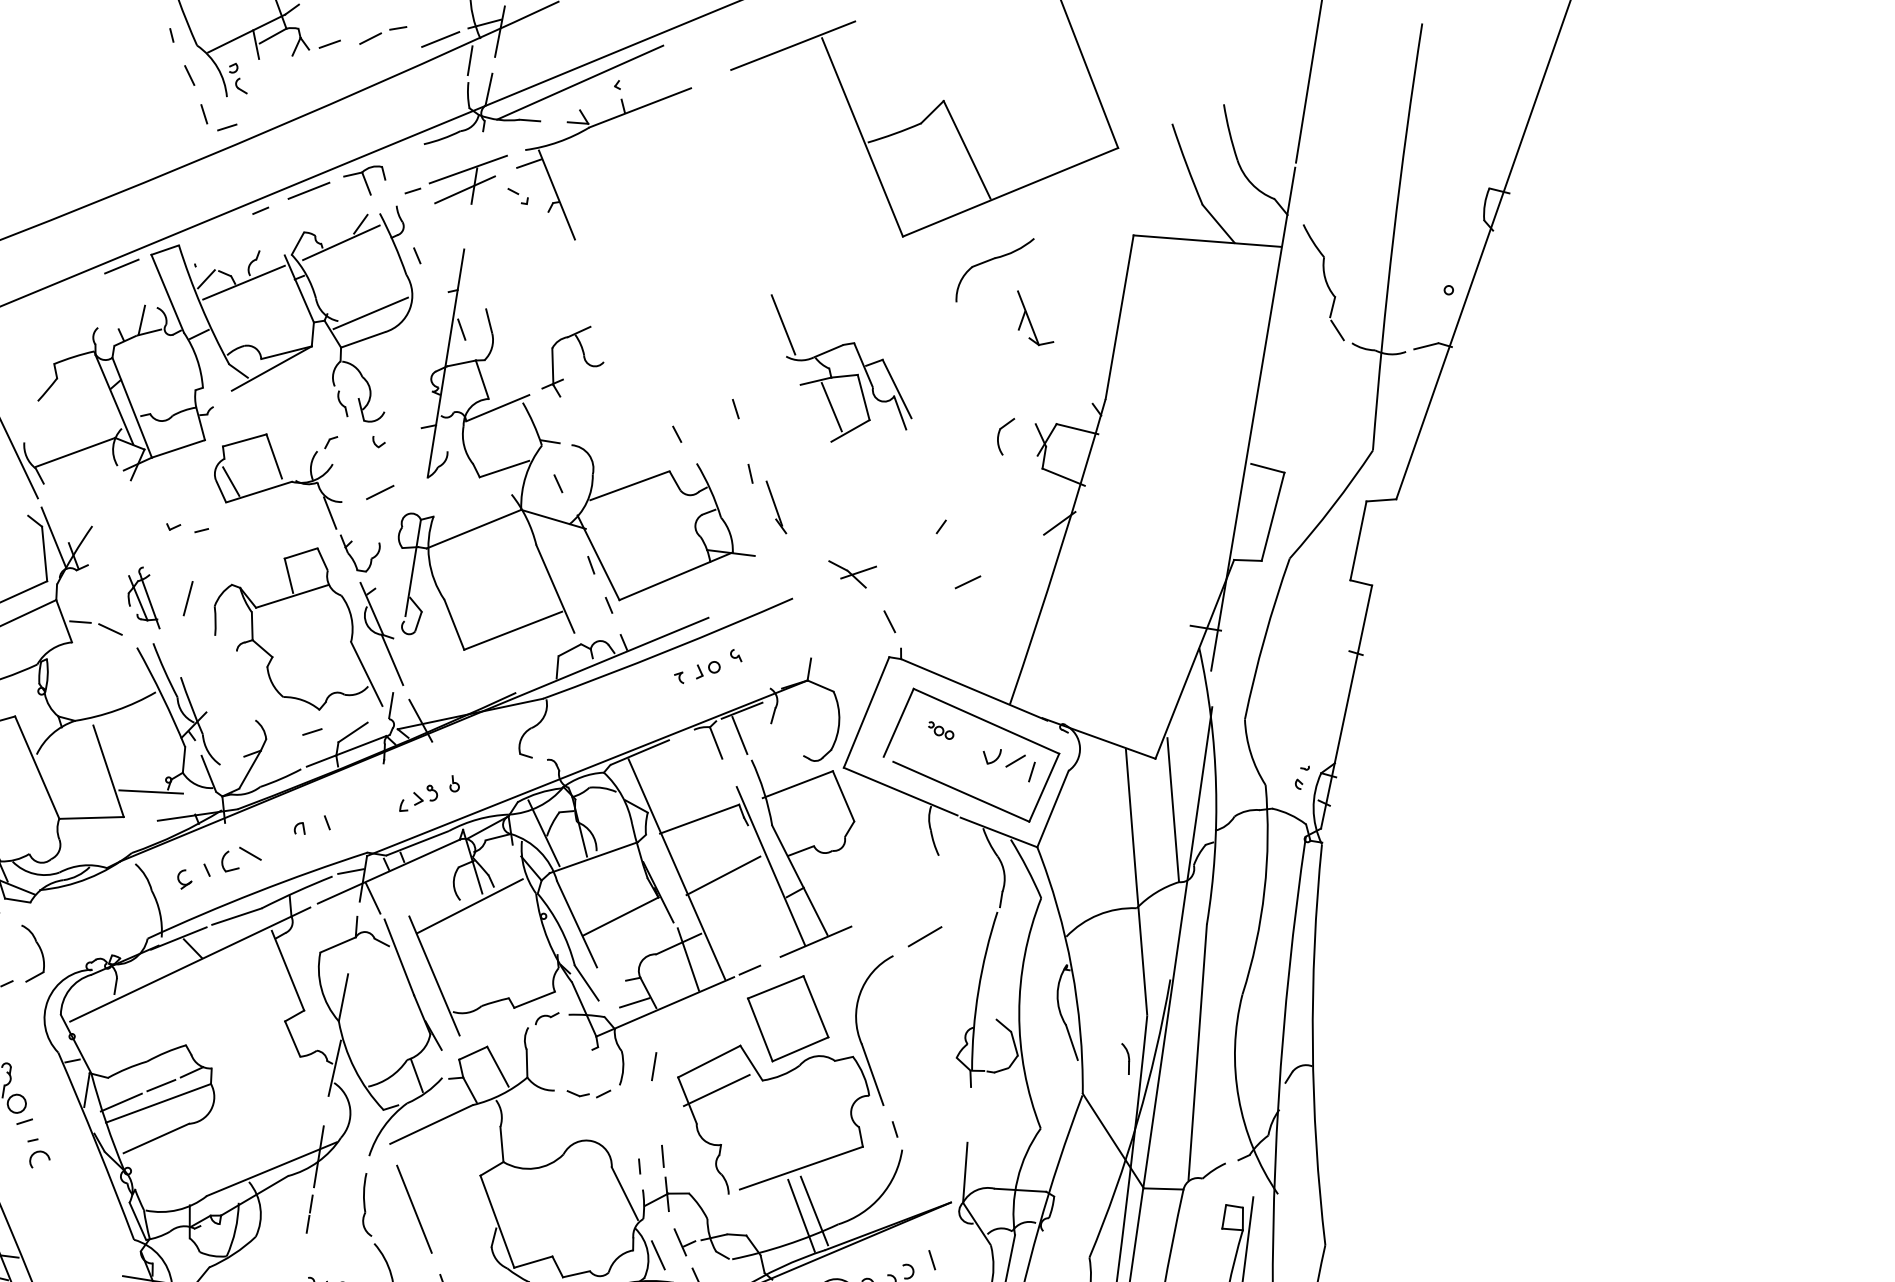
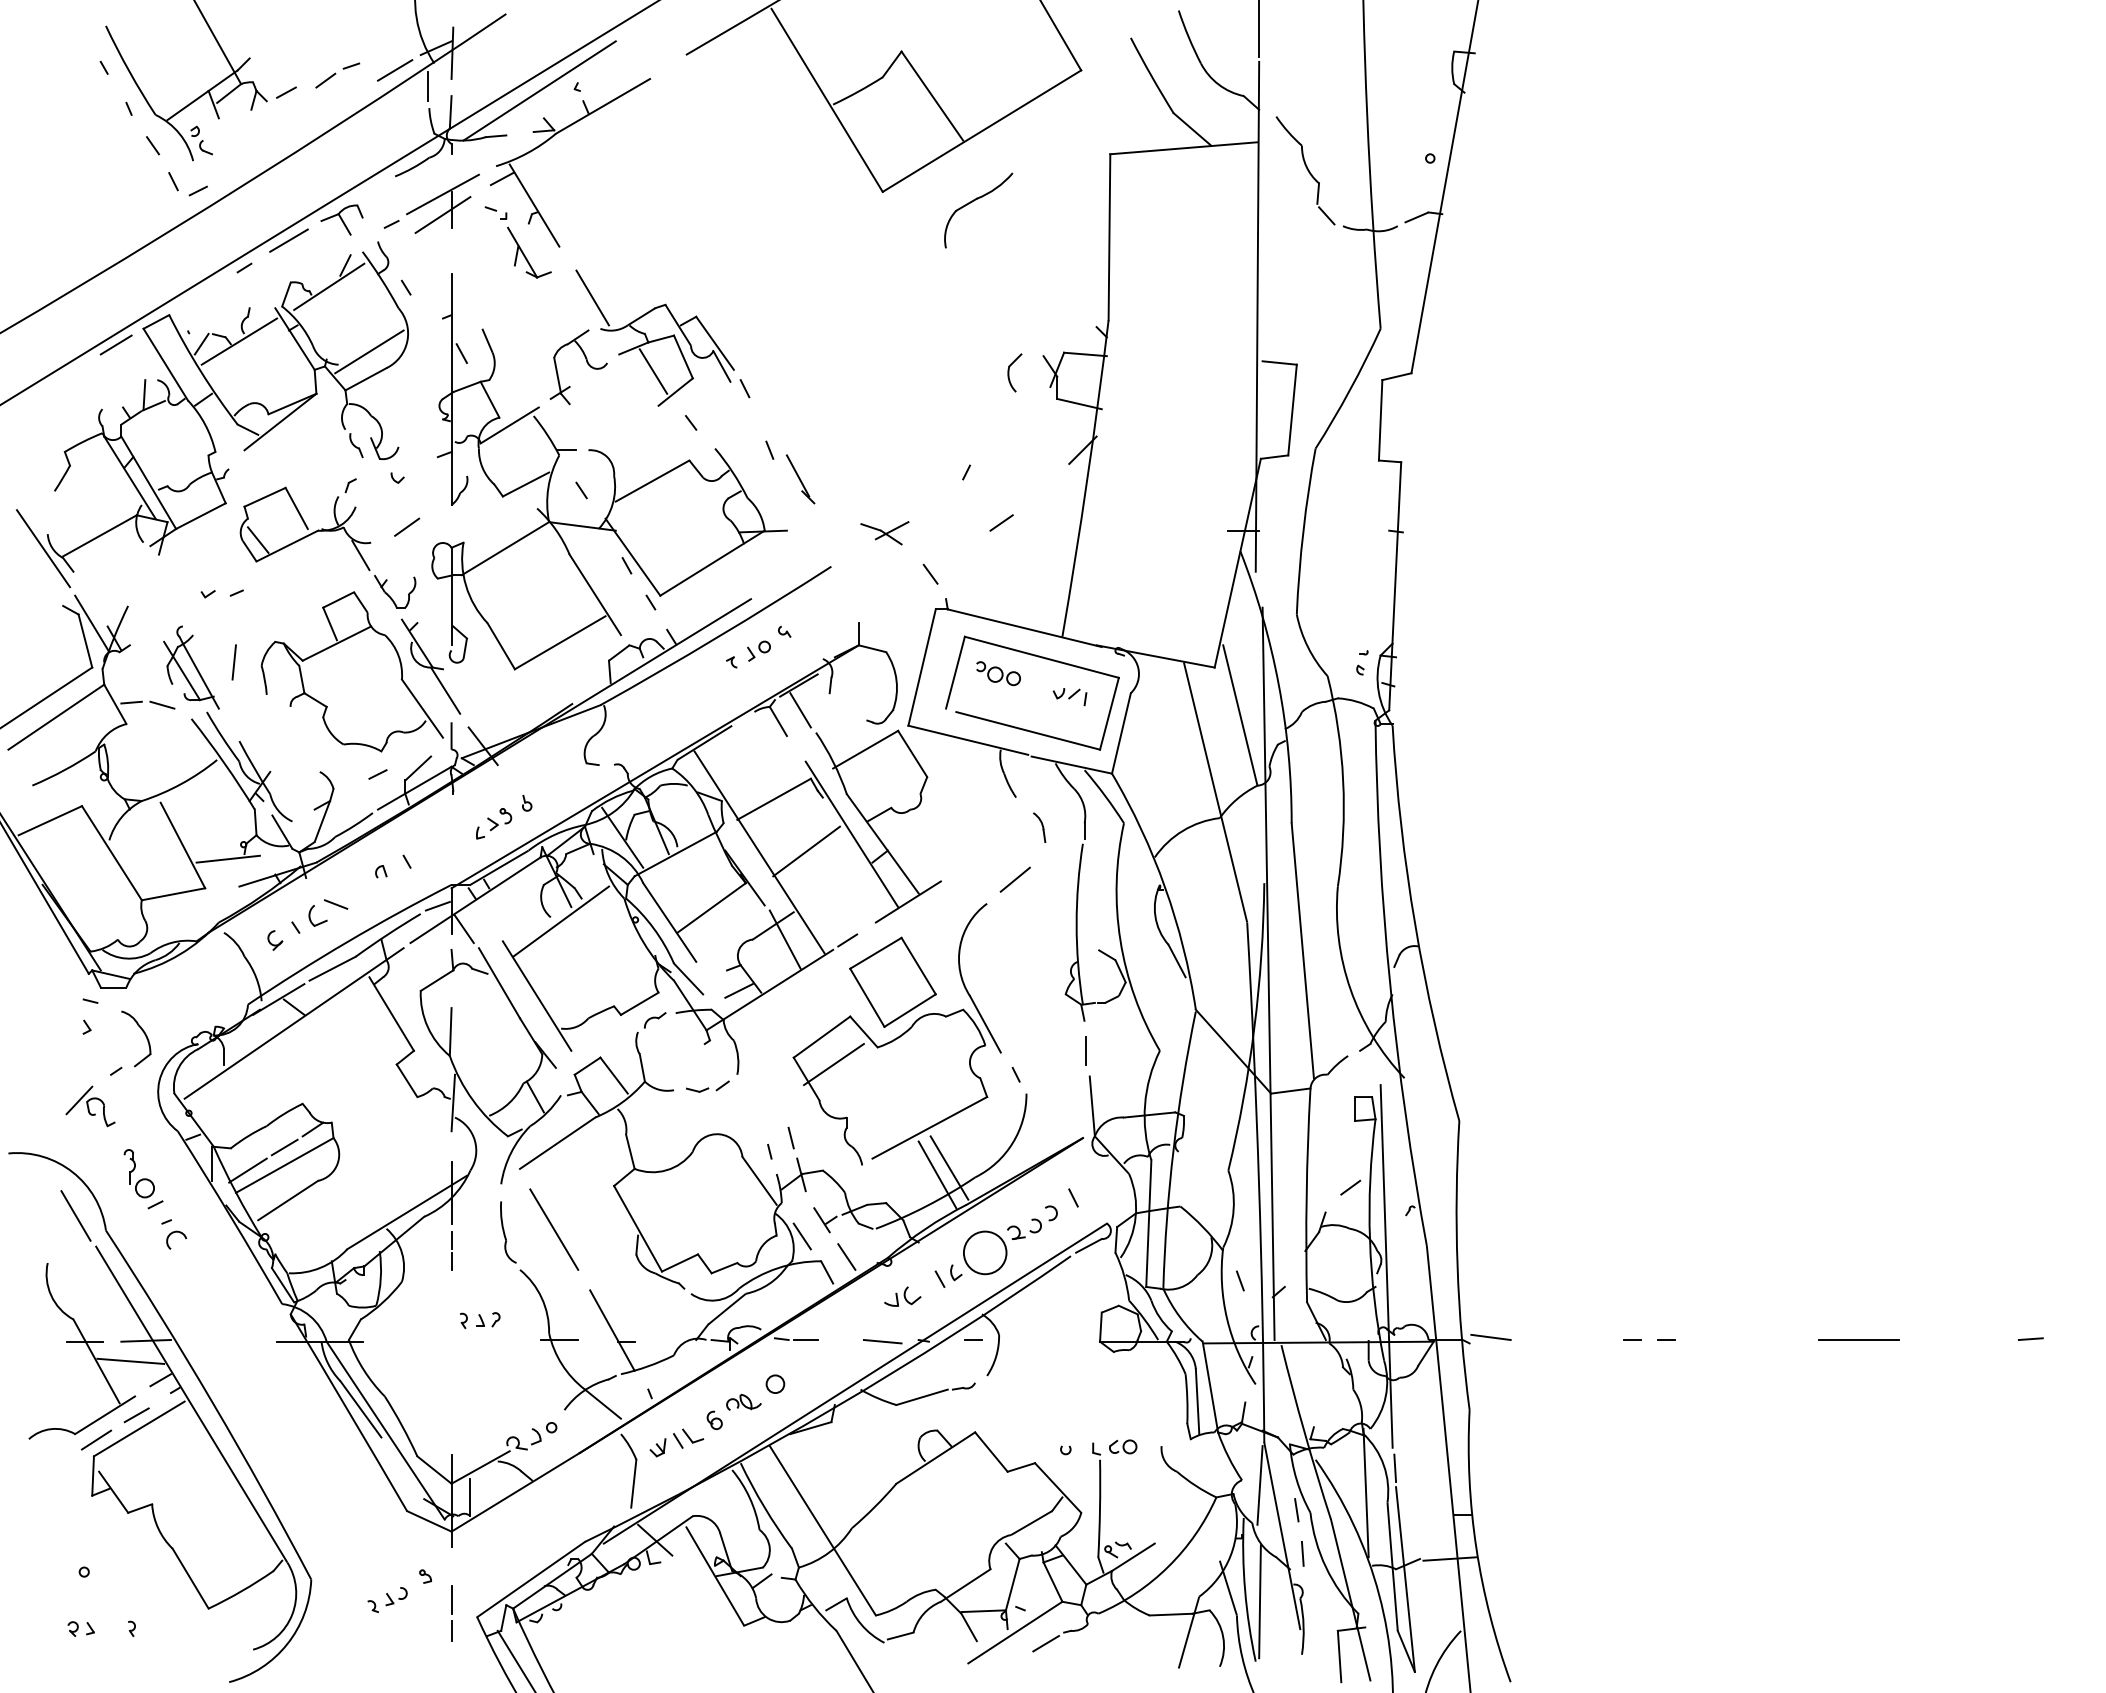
part: (1035, 319) -> (529, 252), moved
part: (838, 373) -> (654, 337), moved
part: (145, 596) -> (191, 667), size x1.43
part: (941, 730) -> (998, 673), size x1.67
part: (1007, 765) -> (1069, 697), size x0.62
part: (1125, 1058) -> (1039, 827), moved
line: (653, 1066) -> (1085, 1050), moved

